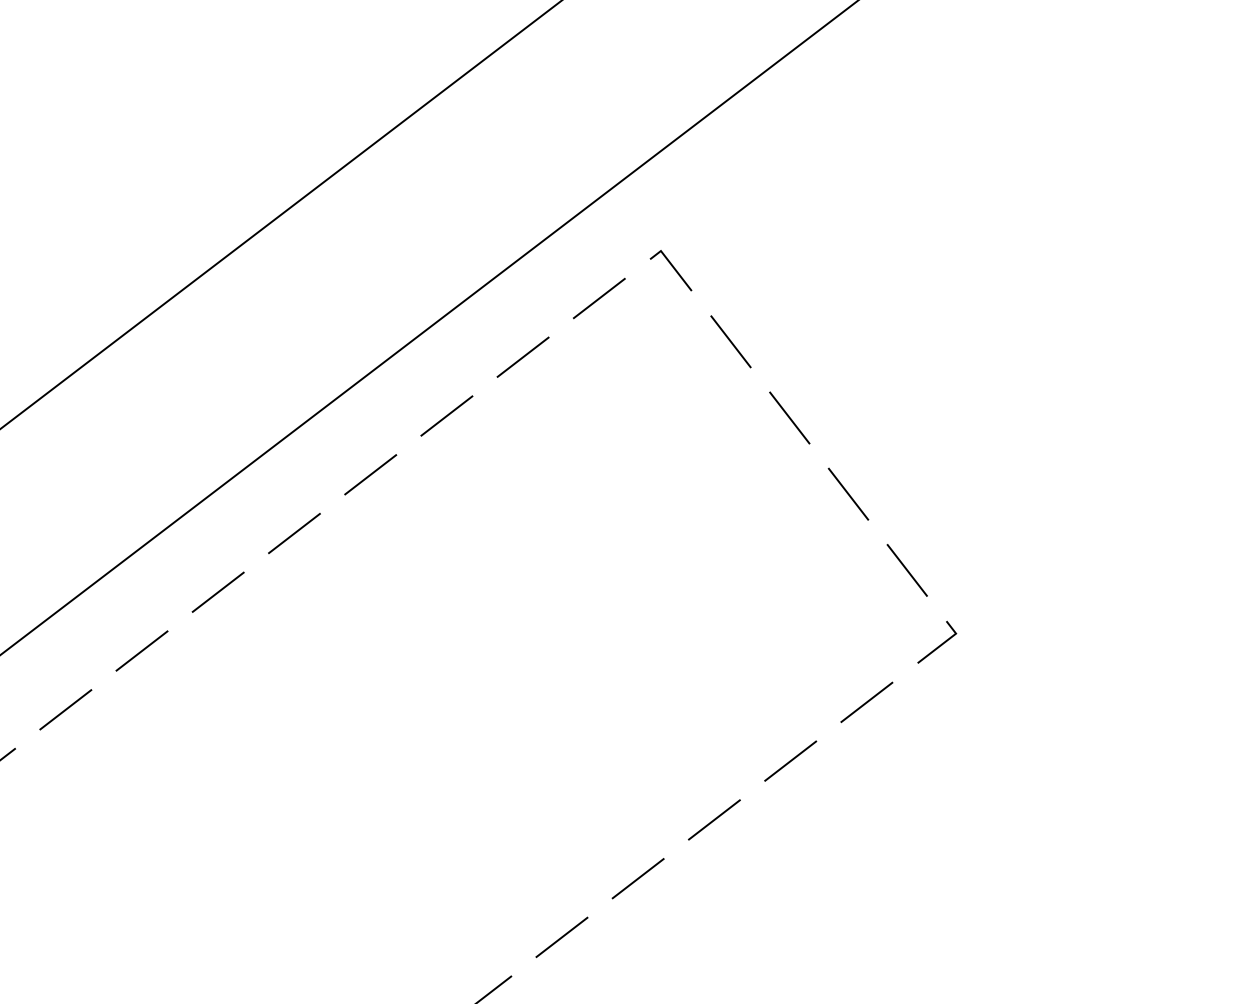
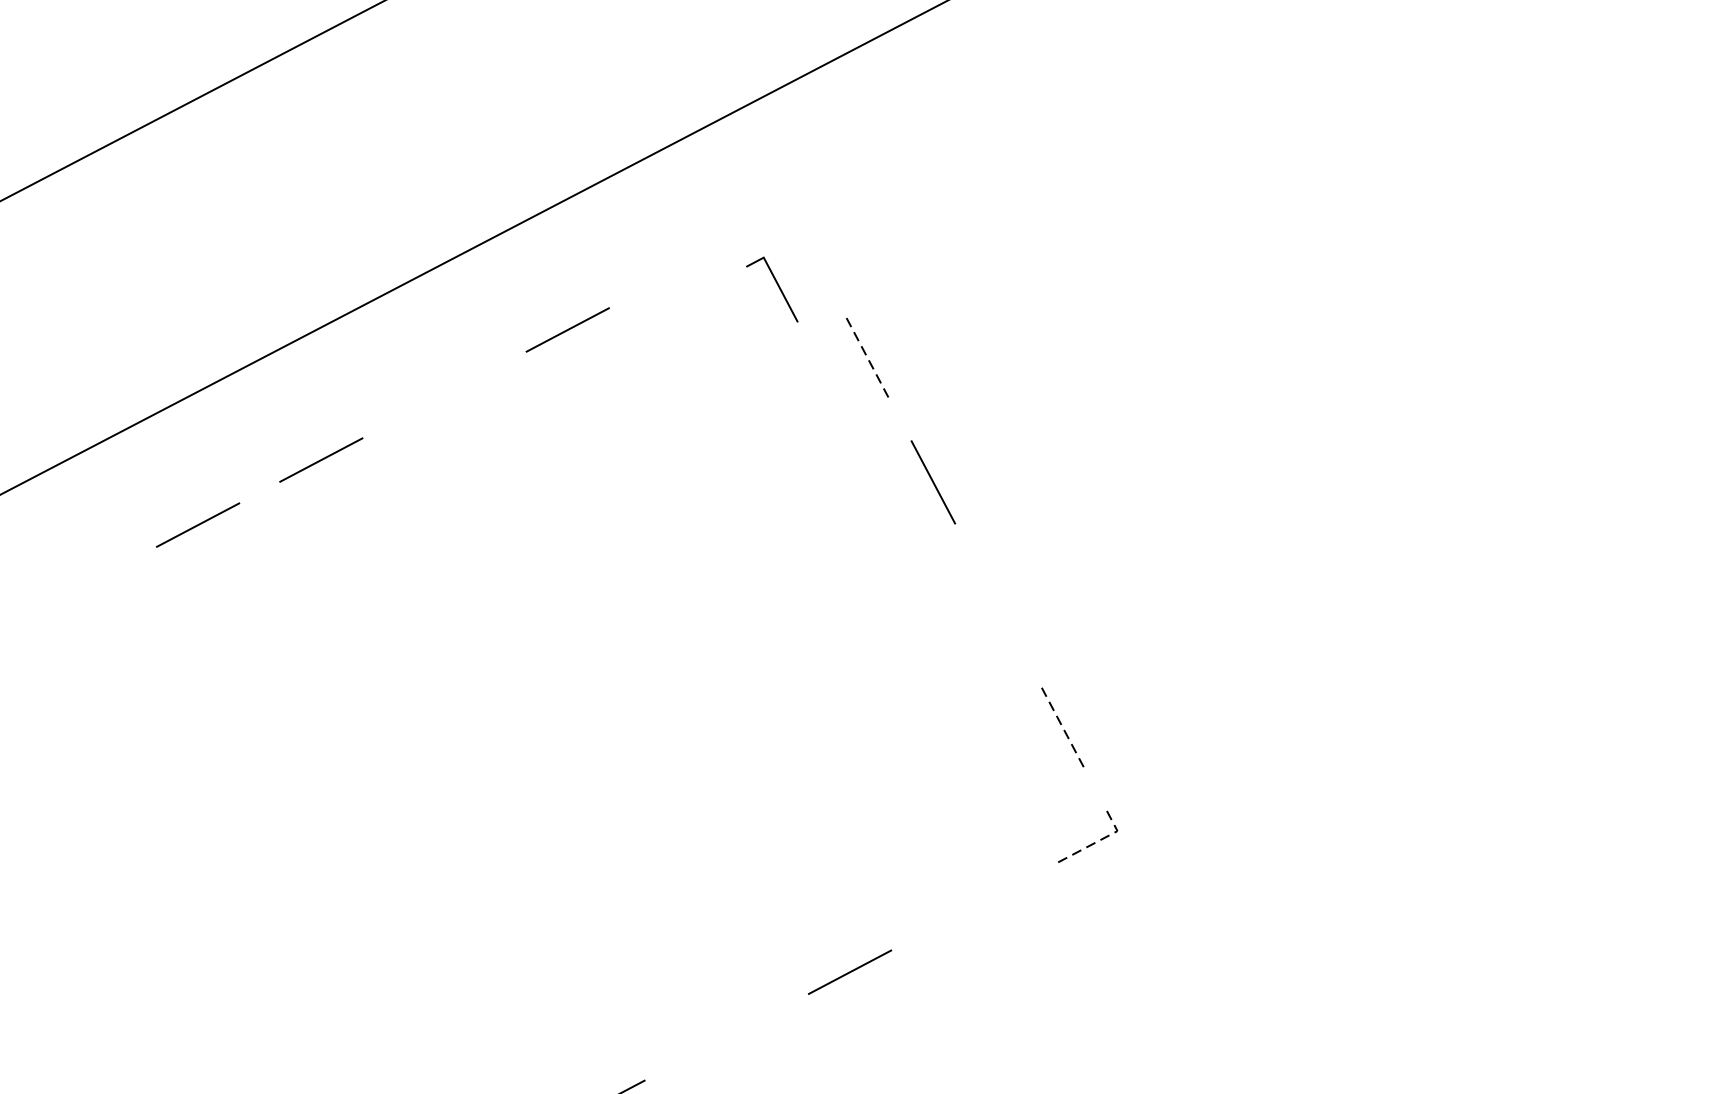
line: (672, 267) -> (776, 284), moved
line: (598, 298) -> (689, 264), removed
line: (731, 342) -> (868, 360), solid -> dashed
line: (446, 415) -> (444, 394), removed
line: (848, 493) -> (998, 604), removed
line: (907, 570) -> (1063, 728), solid -> dashed
line: (217, 591) -> (73, 588), removed
line: (943, 643) -> (1097, 842), solid -> dashed
line: (866, 701) -> (972, 905), removed
line: (714, 819) -> (726, 1036), removed

